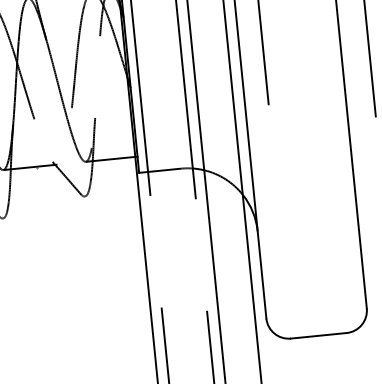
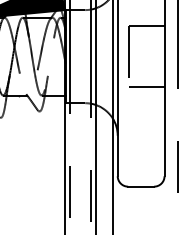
line: (309, 121) -> (146, 87), added

